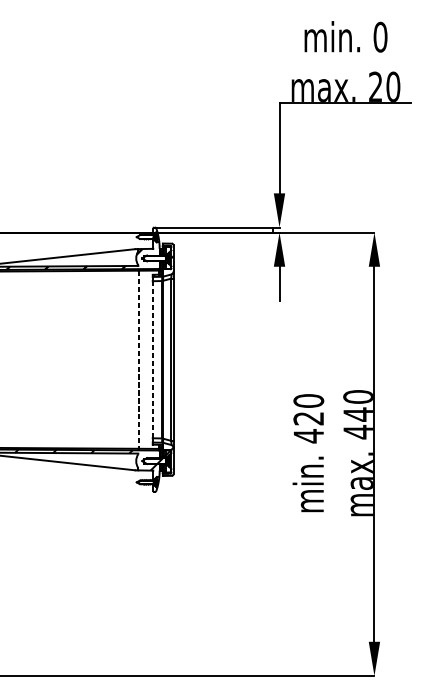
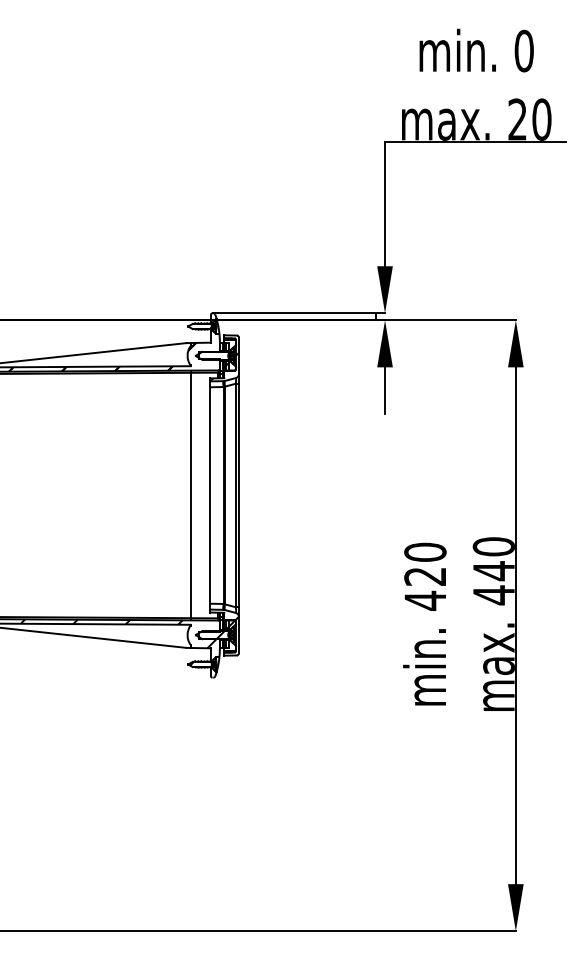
line: (138, 359) -> (190, 495), dashed -> solid
line: (152, 360) -> (210, 496), dashed -> solid

